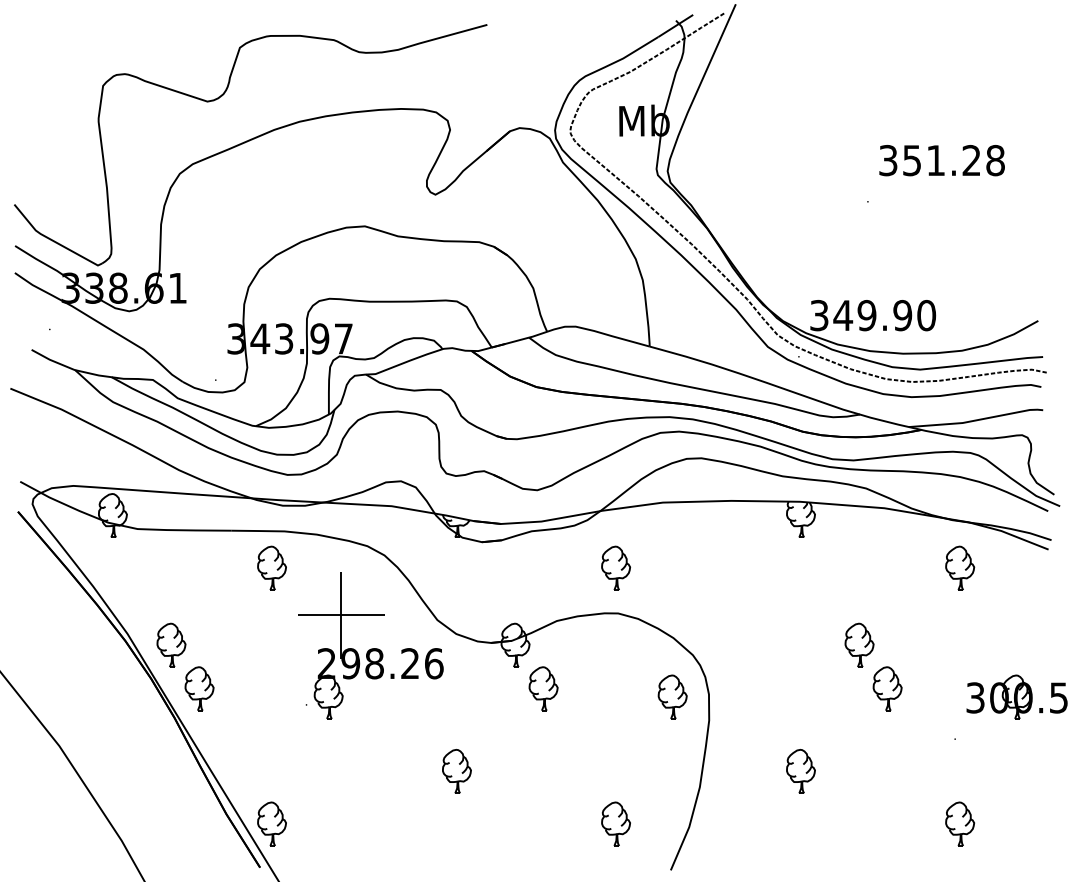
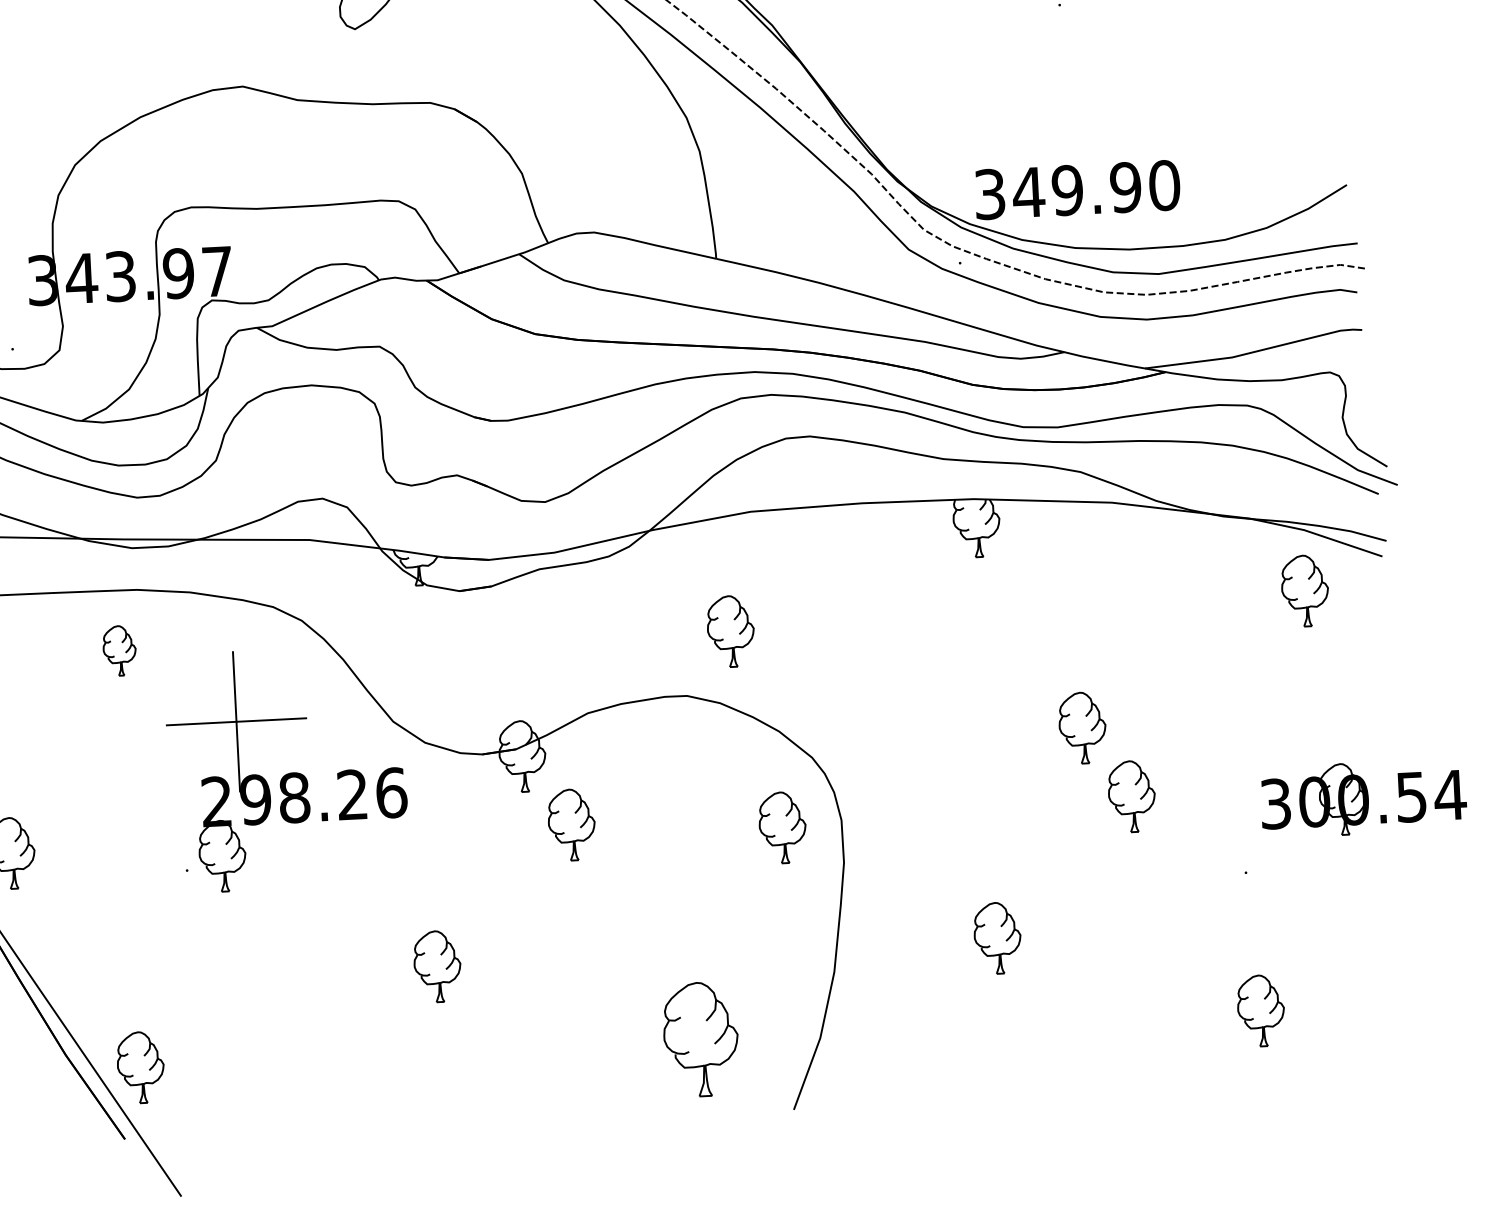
part: (271, 567) -> (118, 649), size x0.7
part: (615, 567) -> (729, 630), moved
part: (960, 567) -> (1305, 589), moved
part: (615, 823) -> (699, 1038), size x1.6

